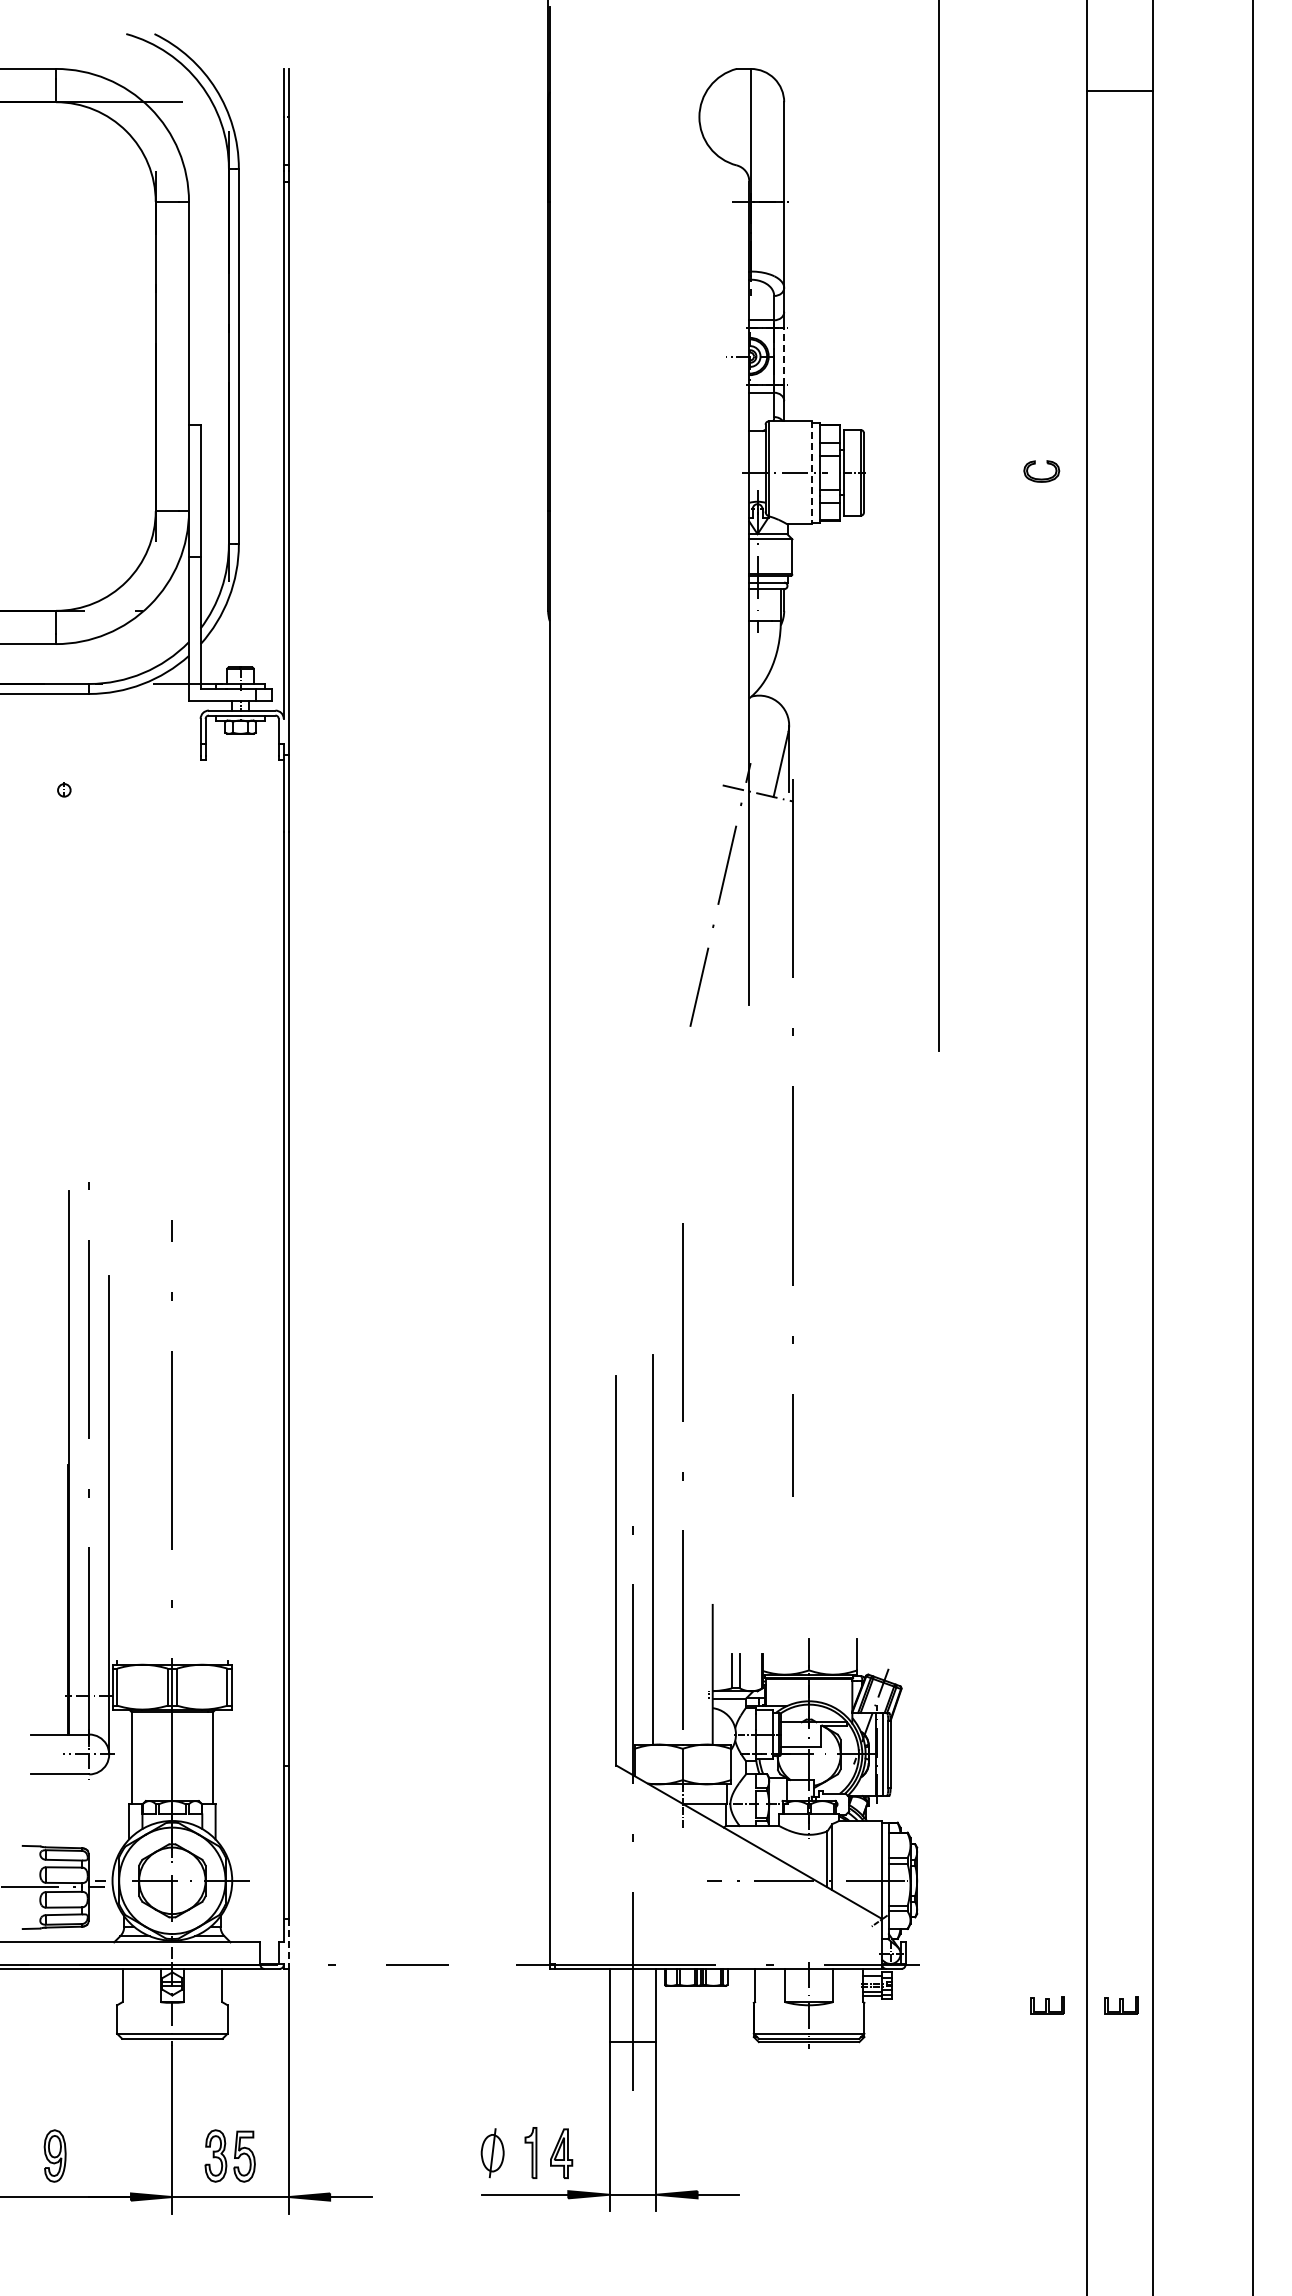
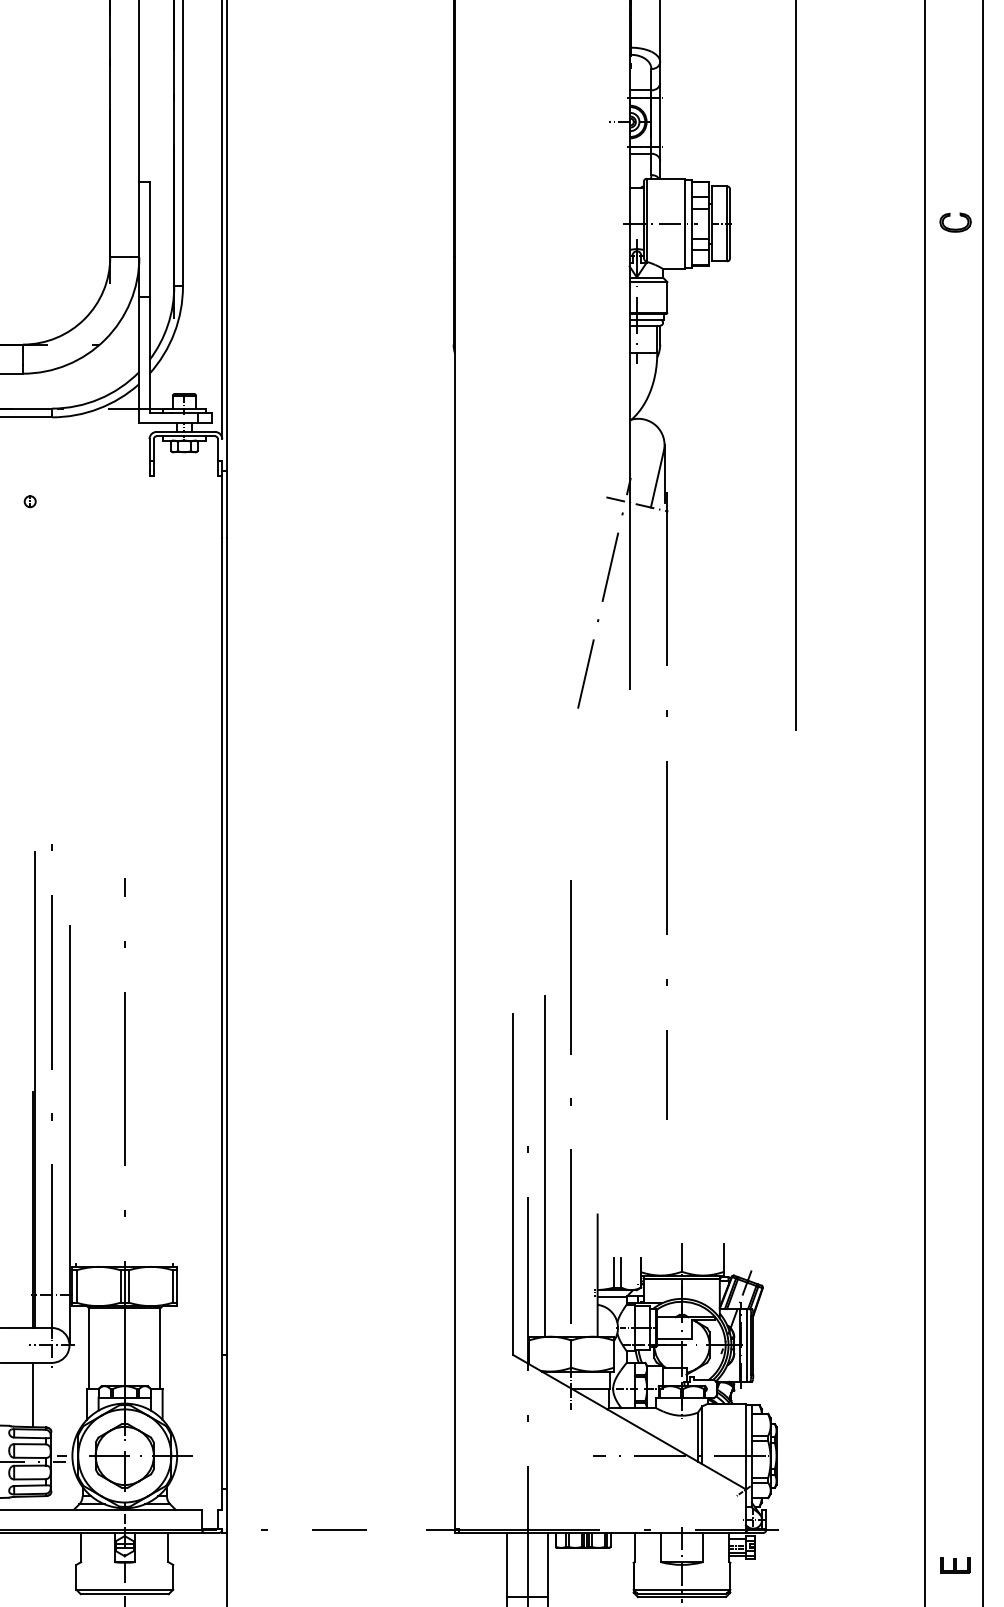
line: (784, 356) -> (660, 122), dashed -> solid
line: (812, 472) -> (684, 223), dashed -> solid
part: (1041, 478) -> (955, 228), moved
line: (67, 1810) -> (33, 1394), added
line: (288, 1943) -> (226, 1510), dashed -> solid
part: (1047, 2005) -> (890, 1565), removed

